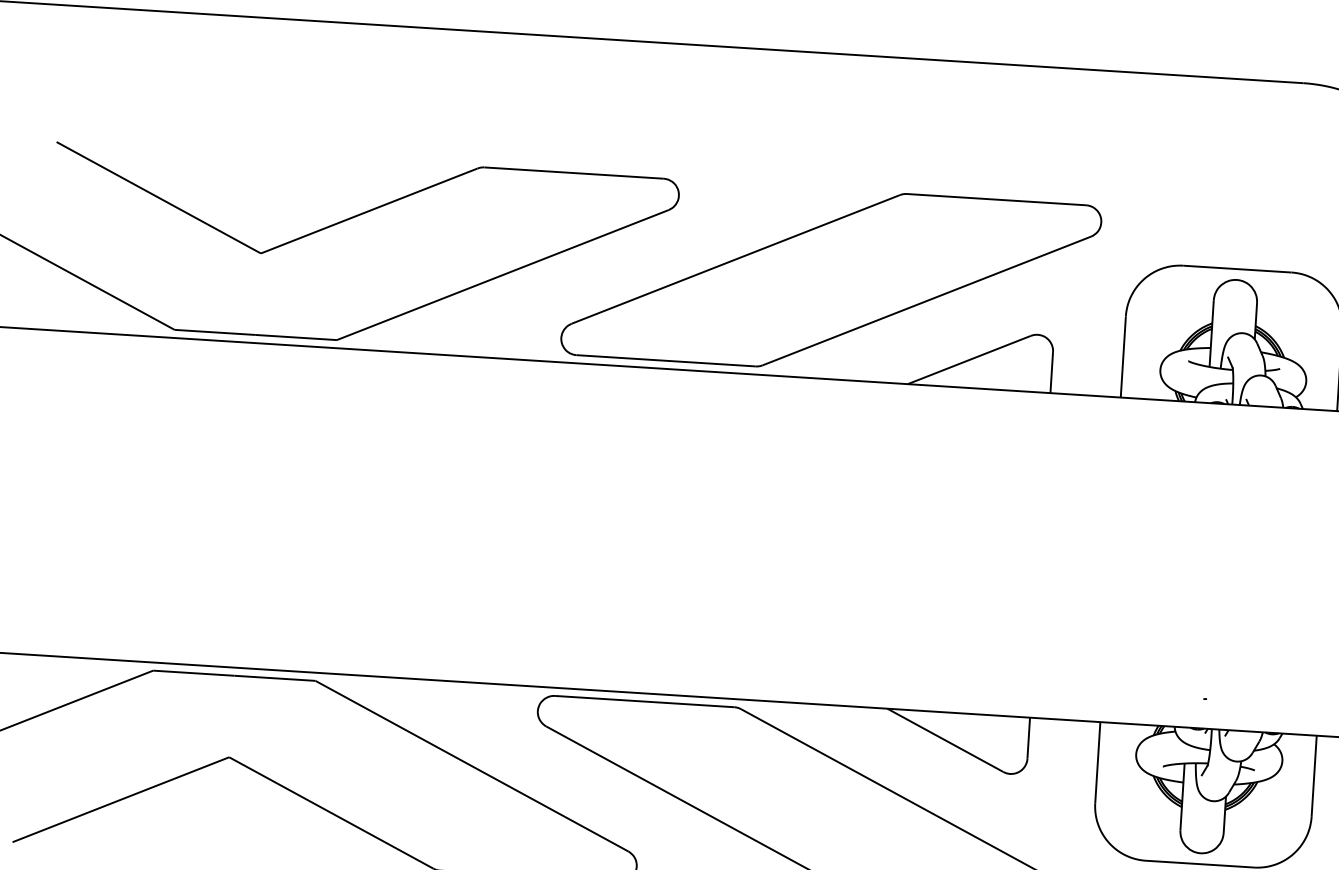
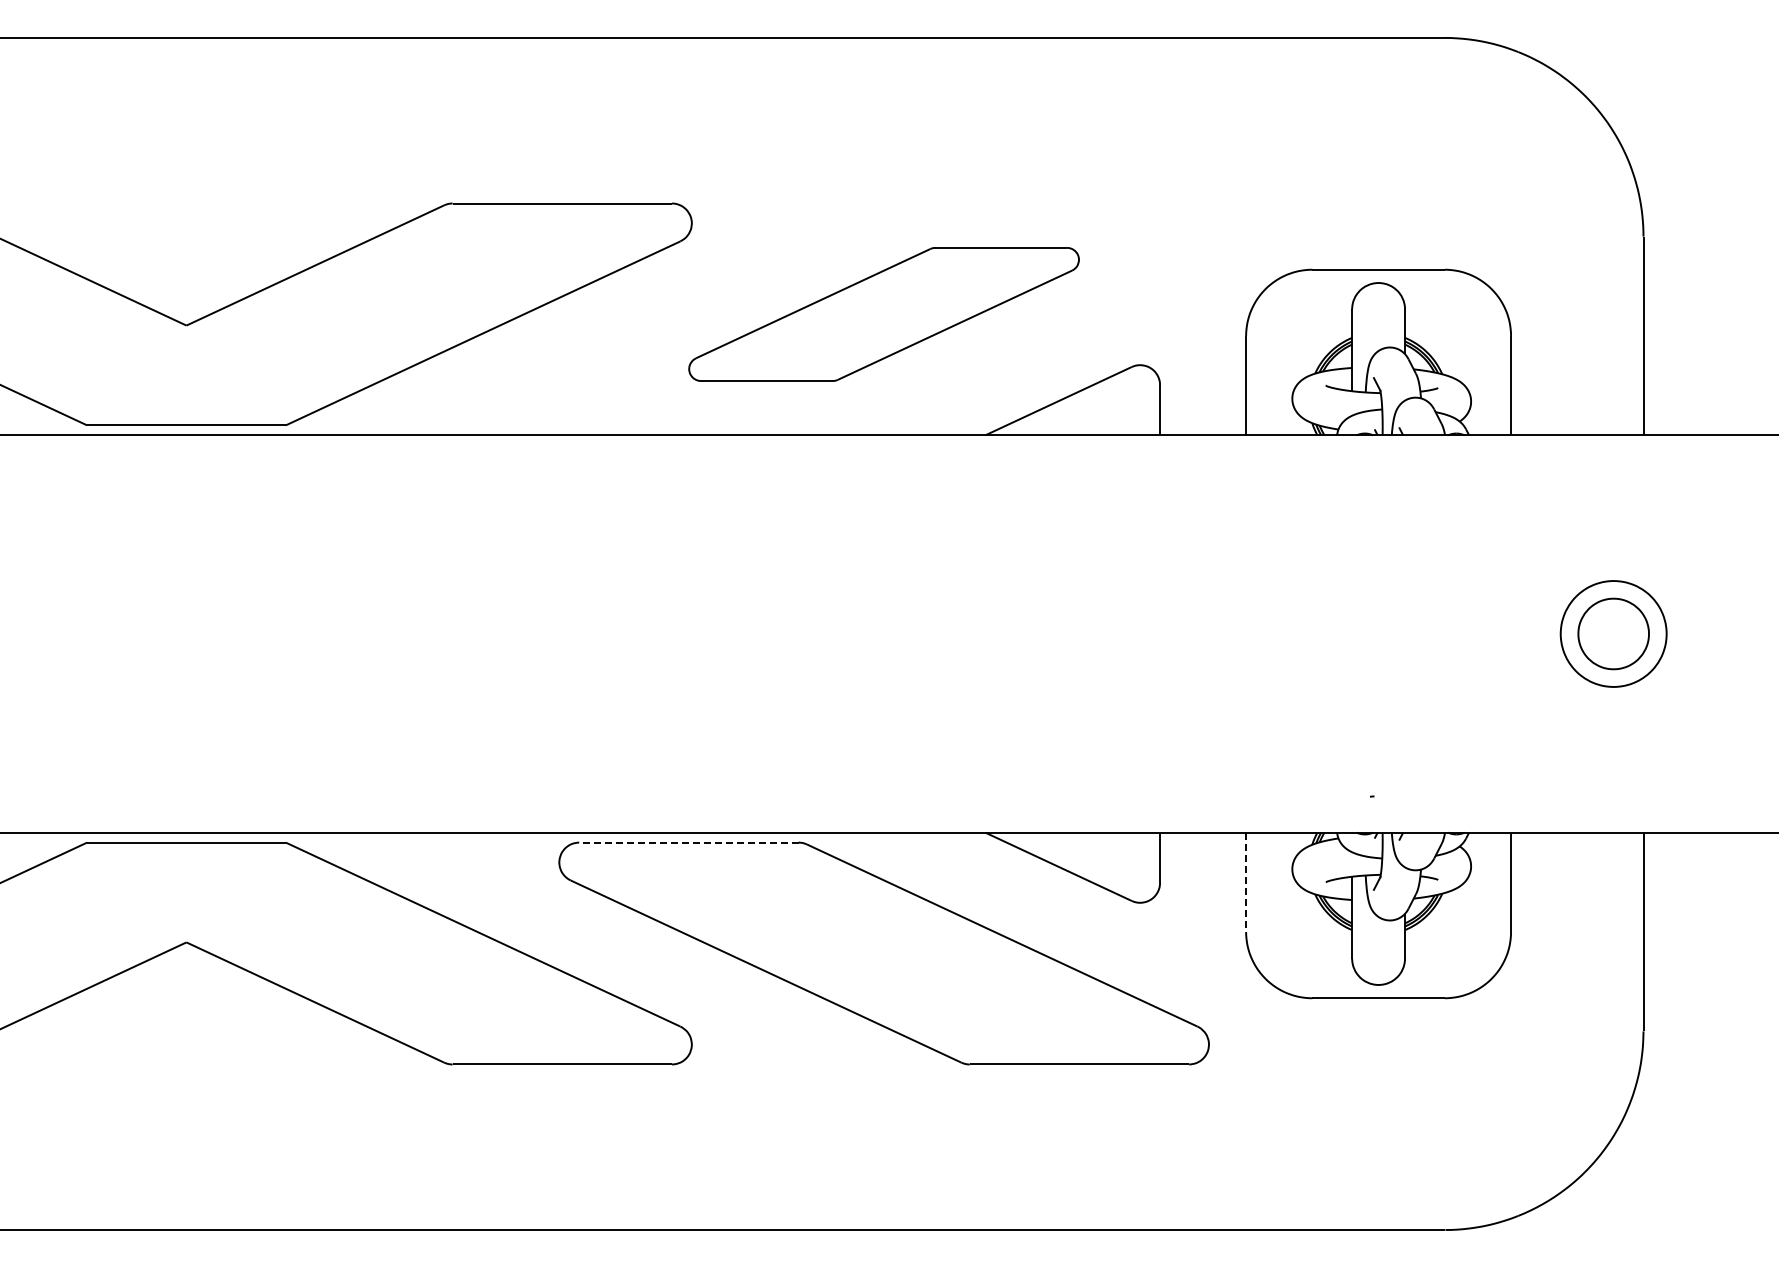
part: (830, 280) -> (883, 314), size x0.6
line: (644, 701) -> (688, 842), solid -> dashed
line: (1098, 762) -> (1246, 882), solid -> dashed

